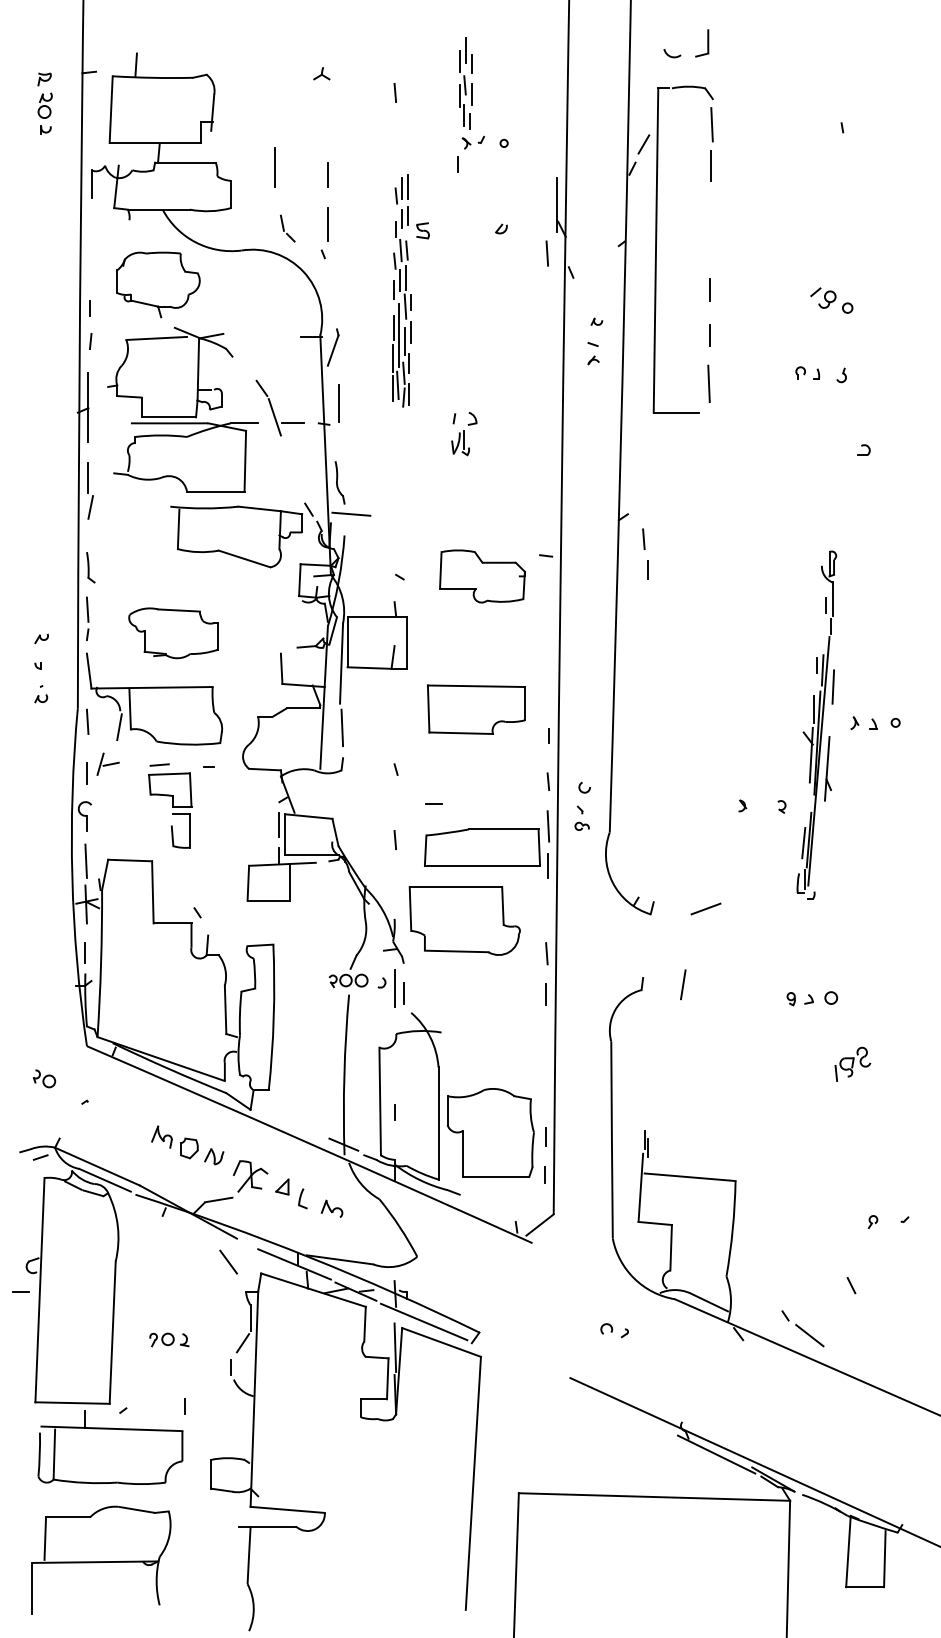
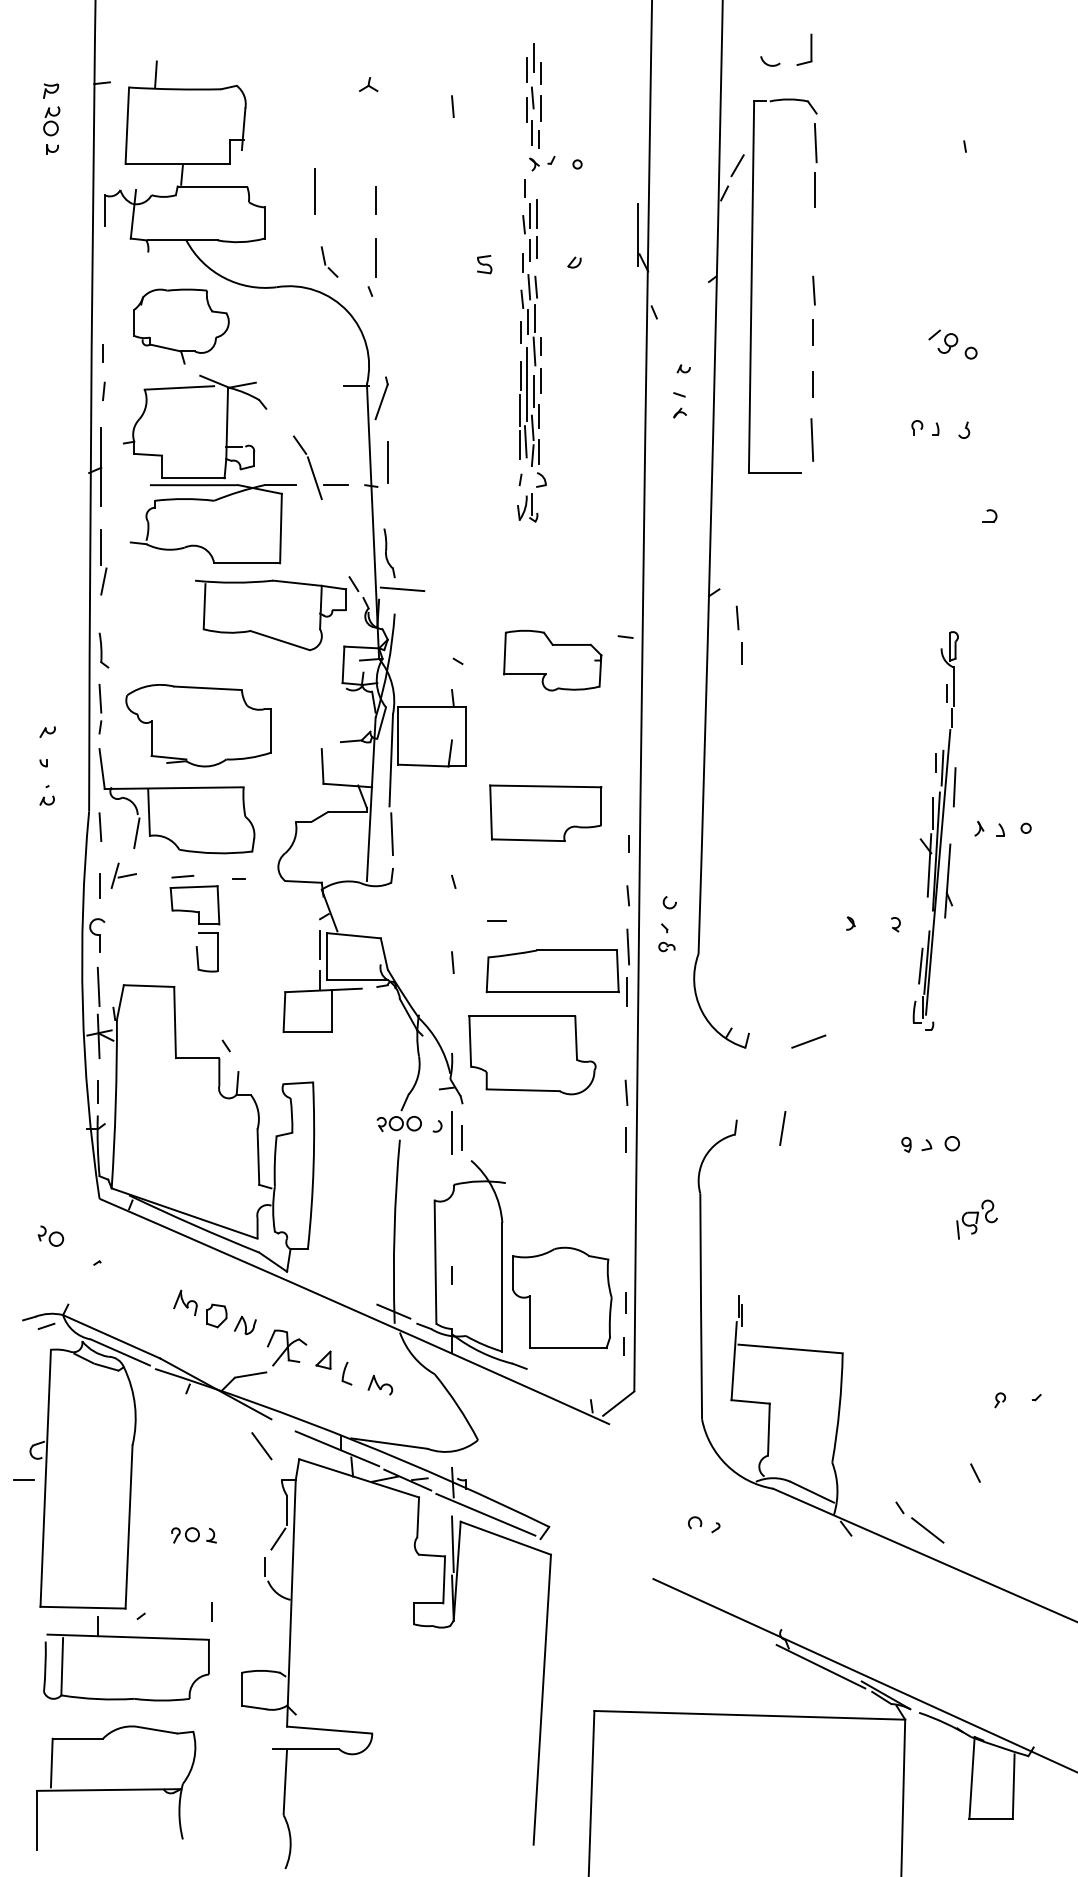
line: (546, 253) -> (813, 290), moved
part: (401, 290) -> (530, 332), moved
part: (173, 633) -> (198, 725), size x1.43

